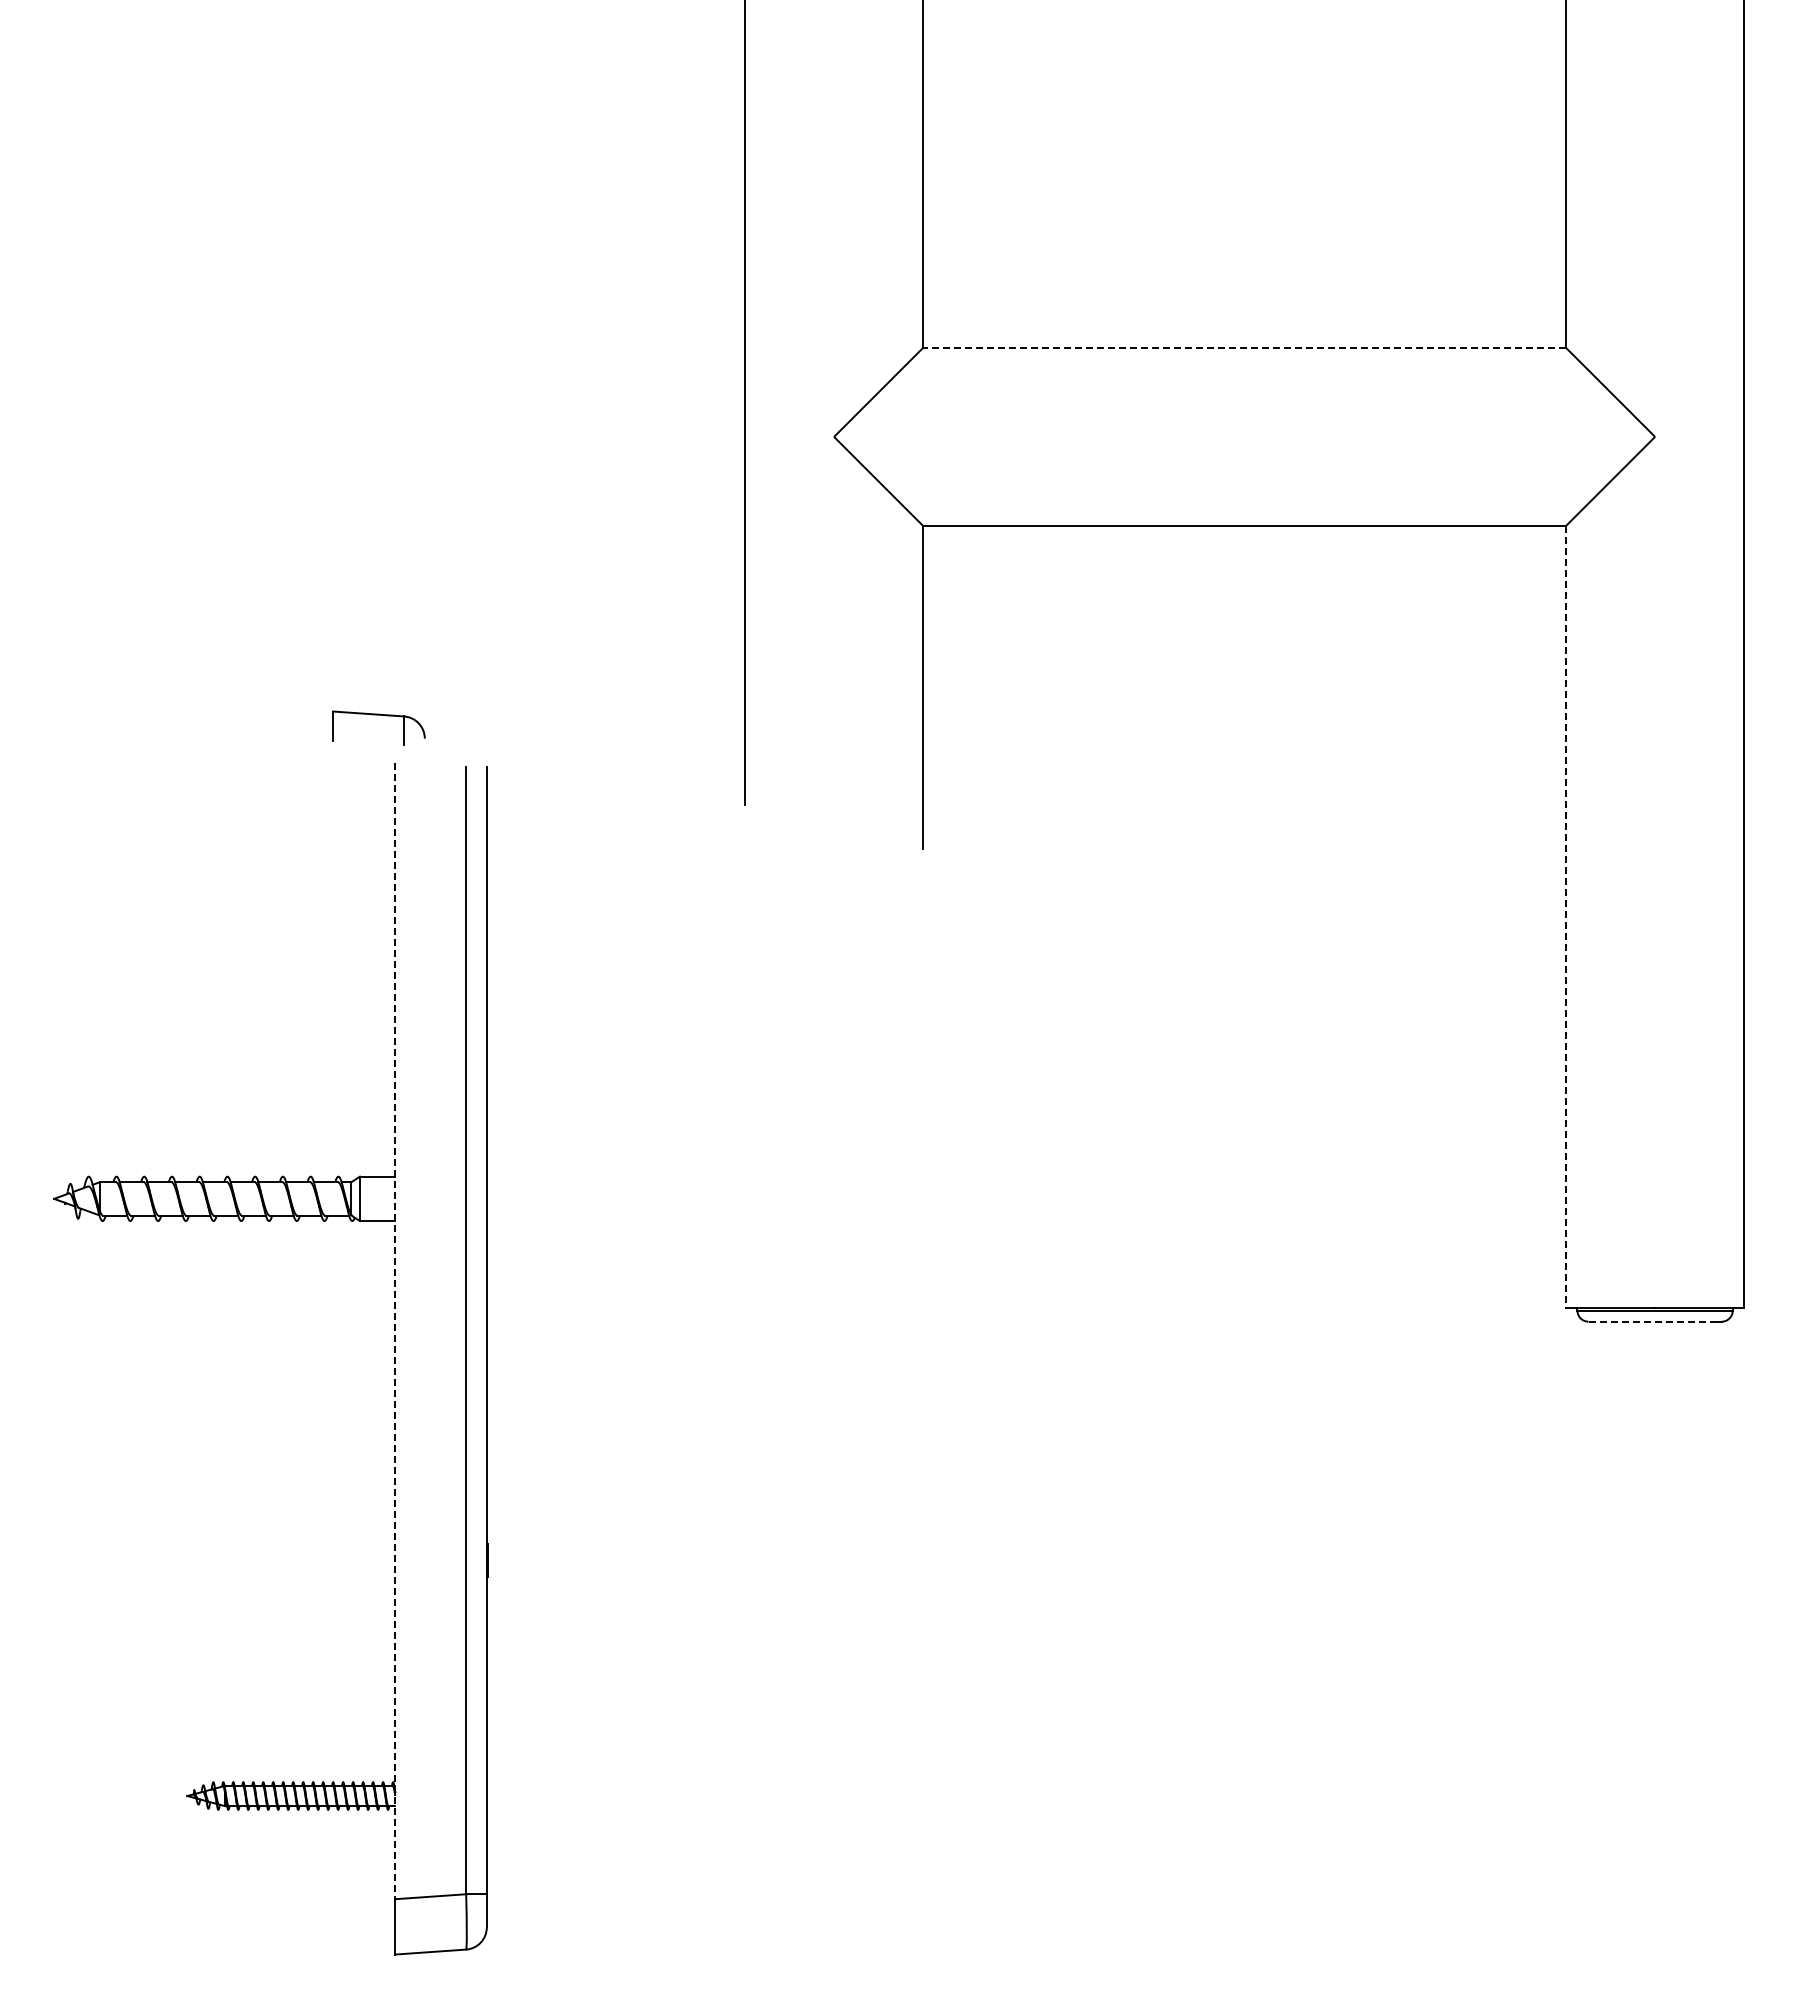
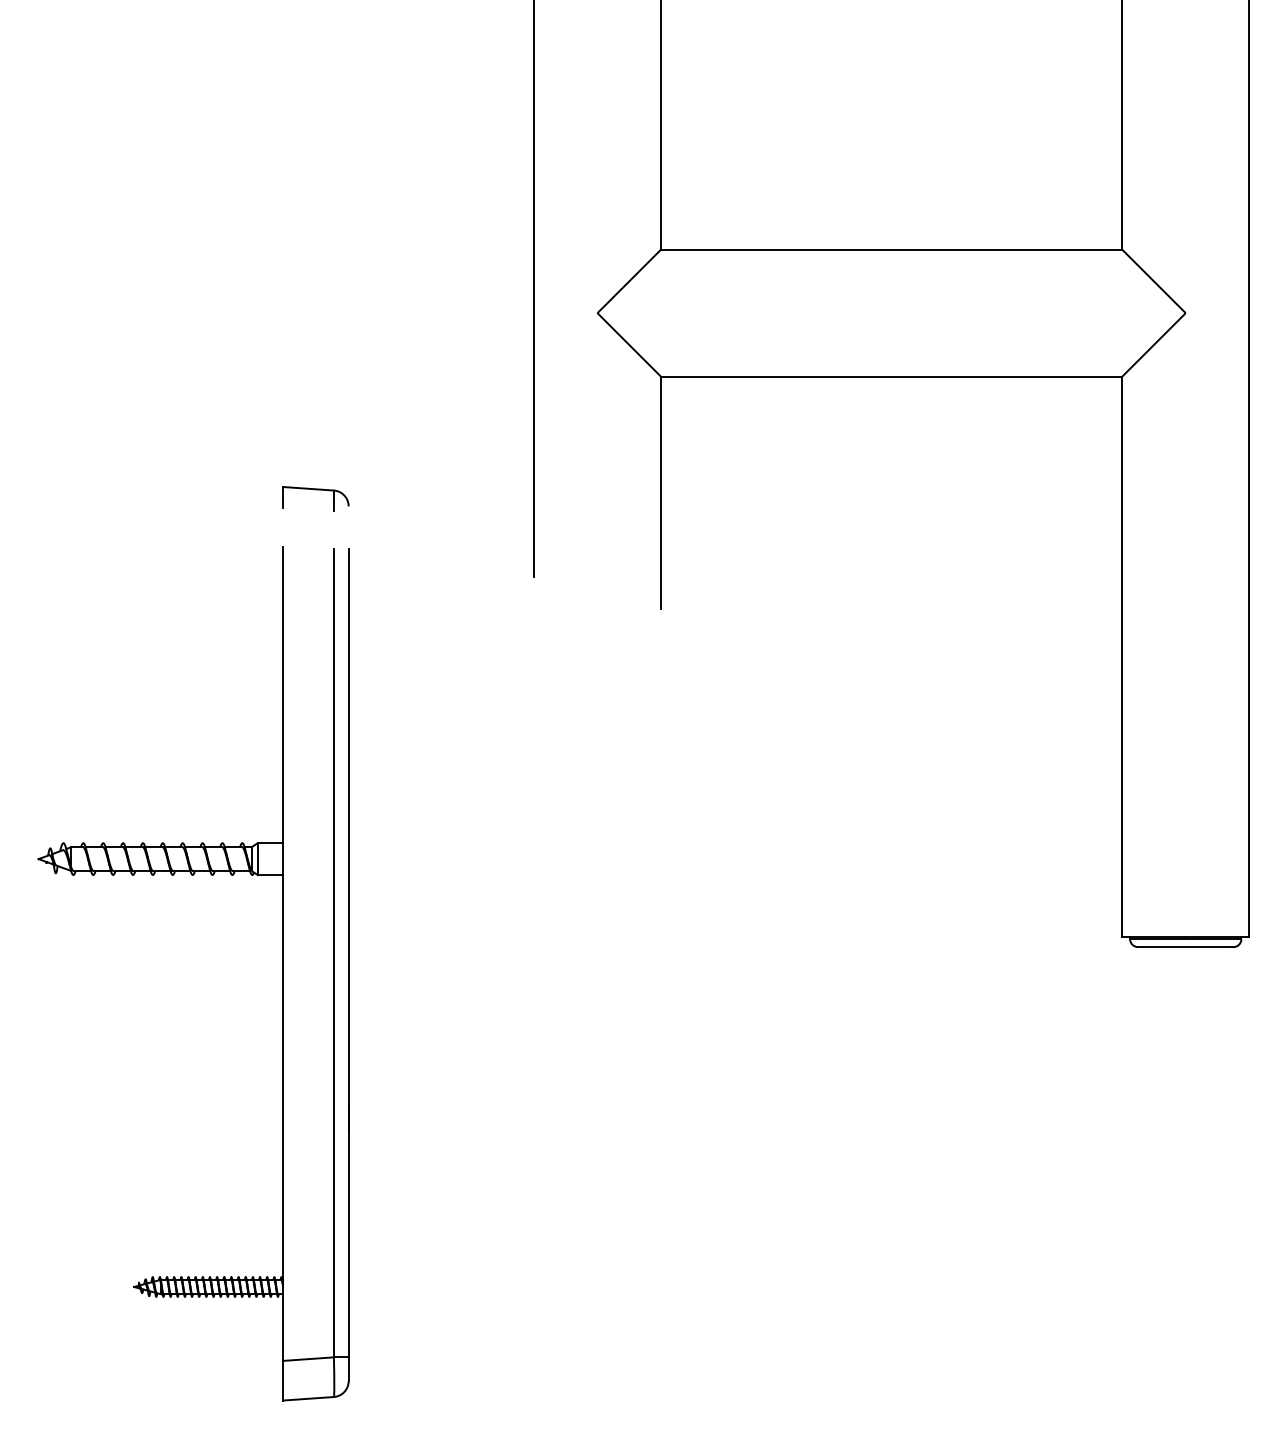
line: (1244, 348) -> (891, 249), dashed -> solid
part: (378, 715) -> (315, 489), moved
line: (1566, 917) -> (1122, 657), dashed -> solid
line: (1652, 1321) -> (1183, 946), dashed -> solid
line: (395, 1331) -> (283, 954), dashed -> solid

